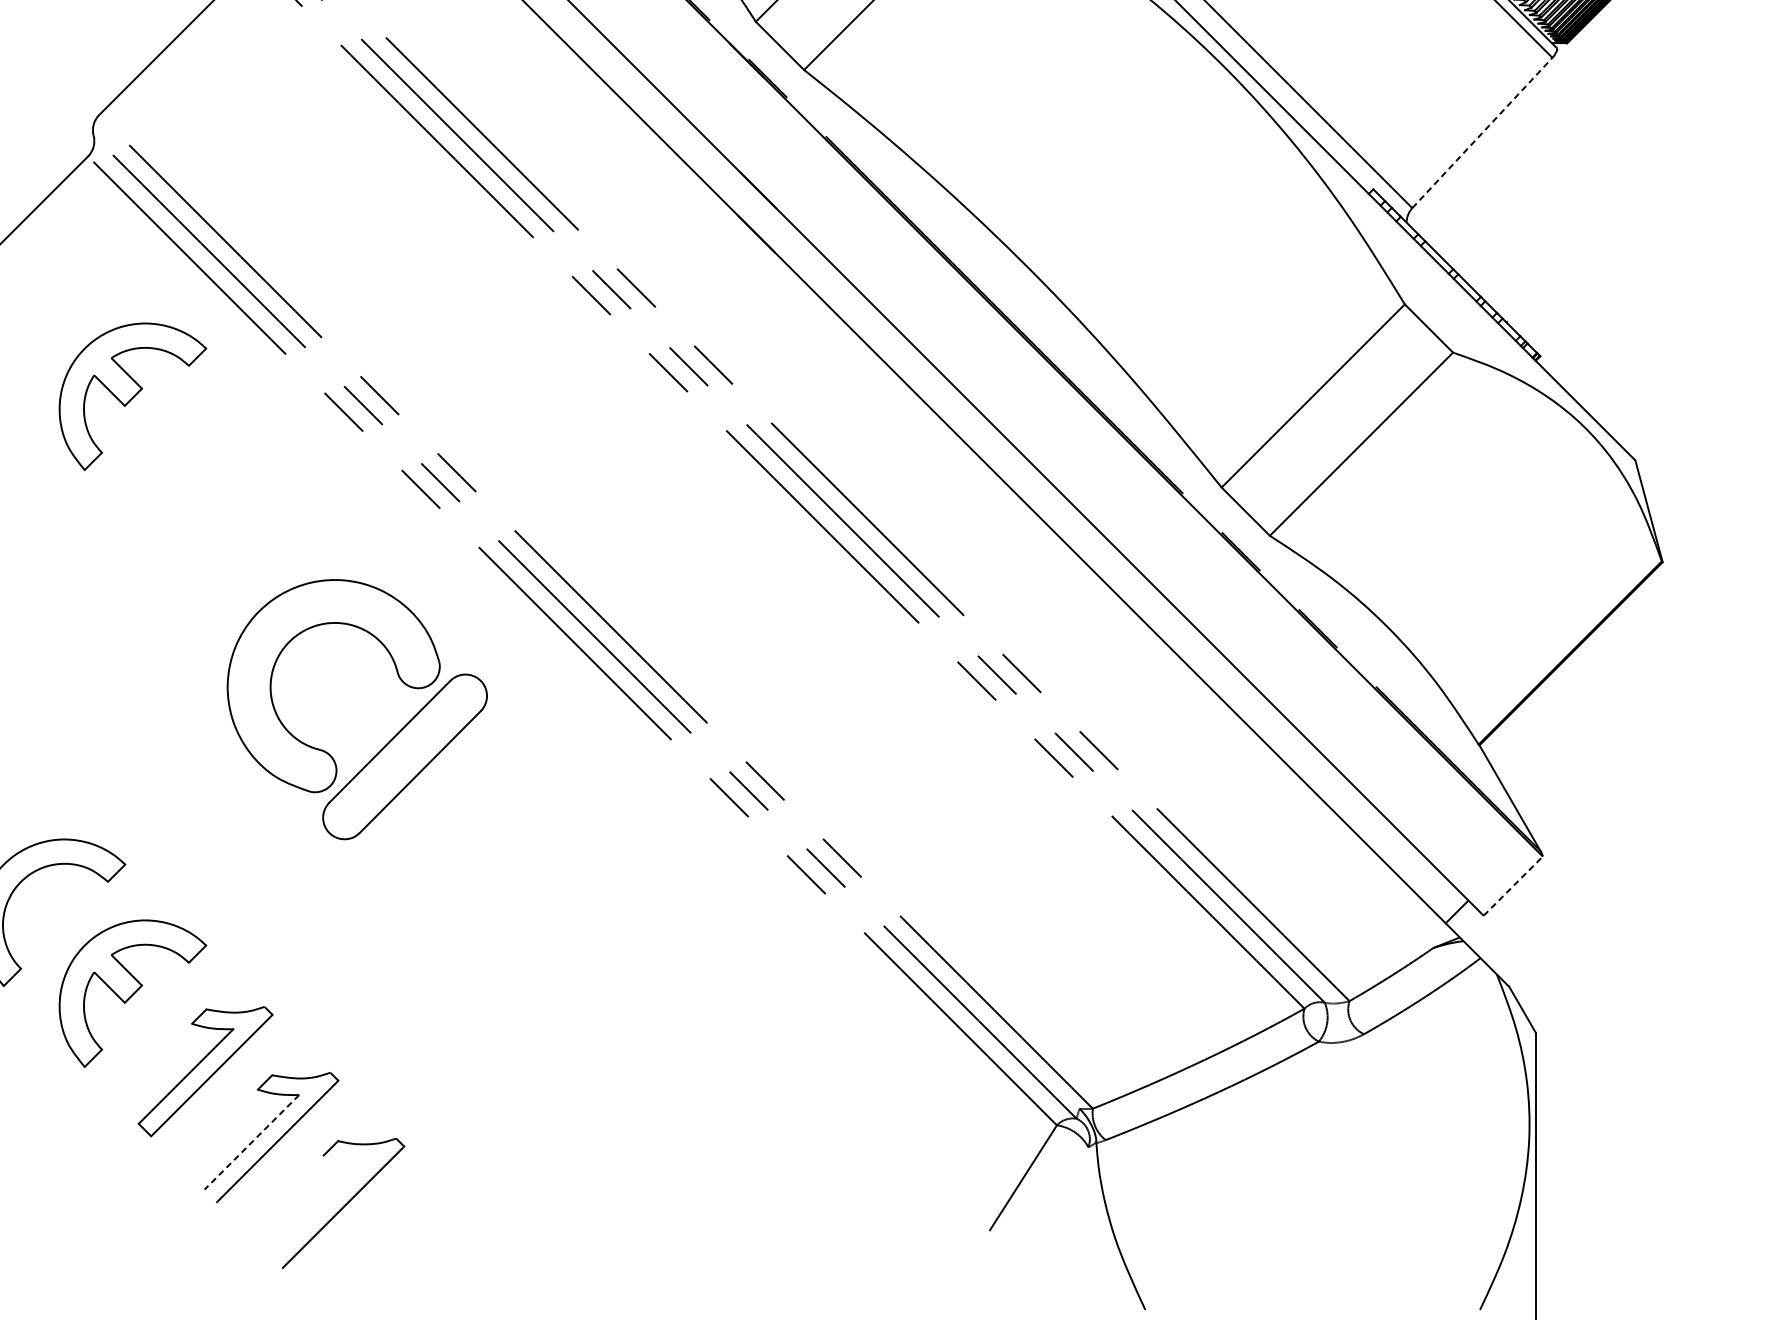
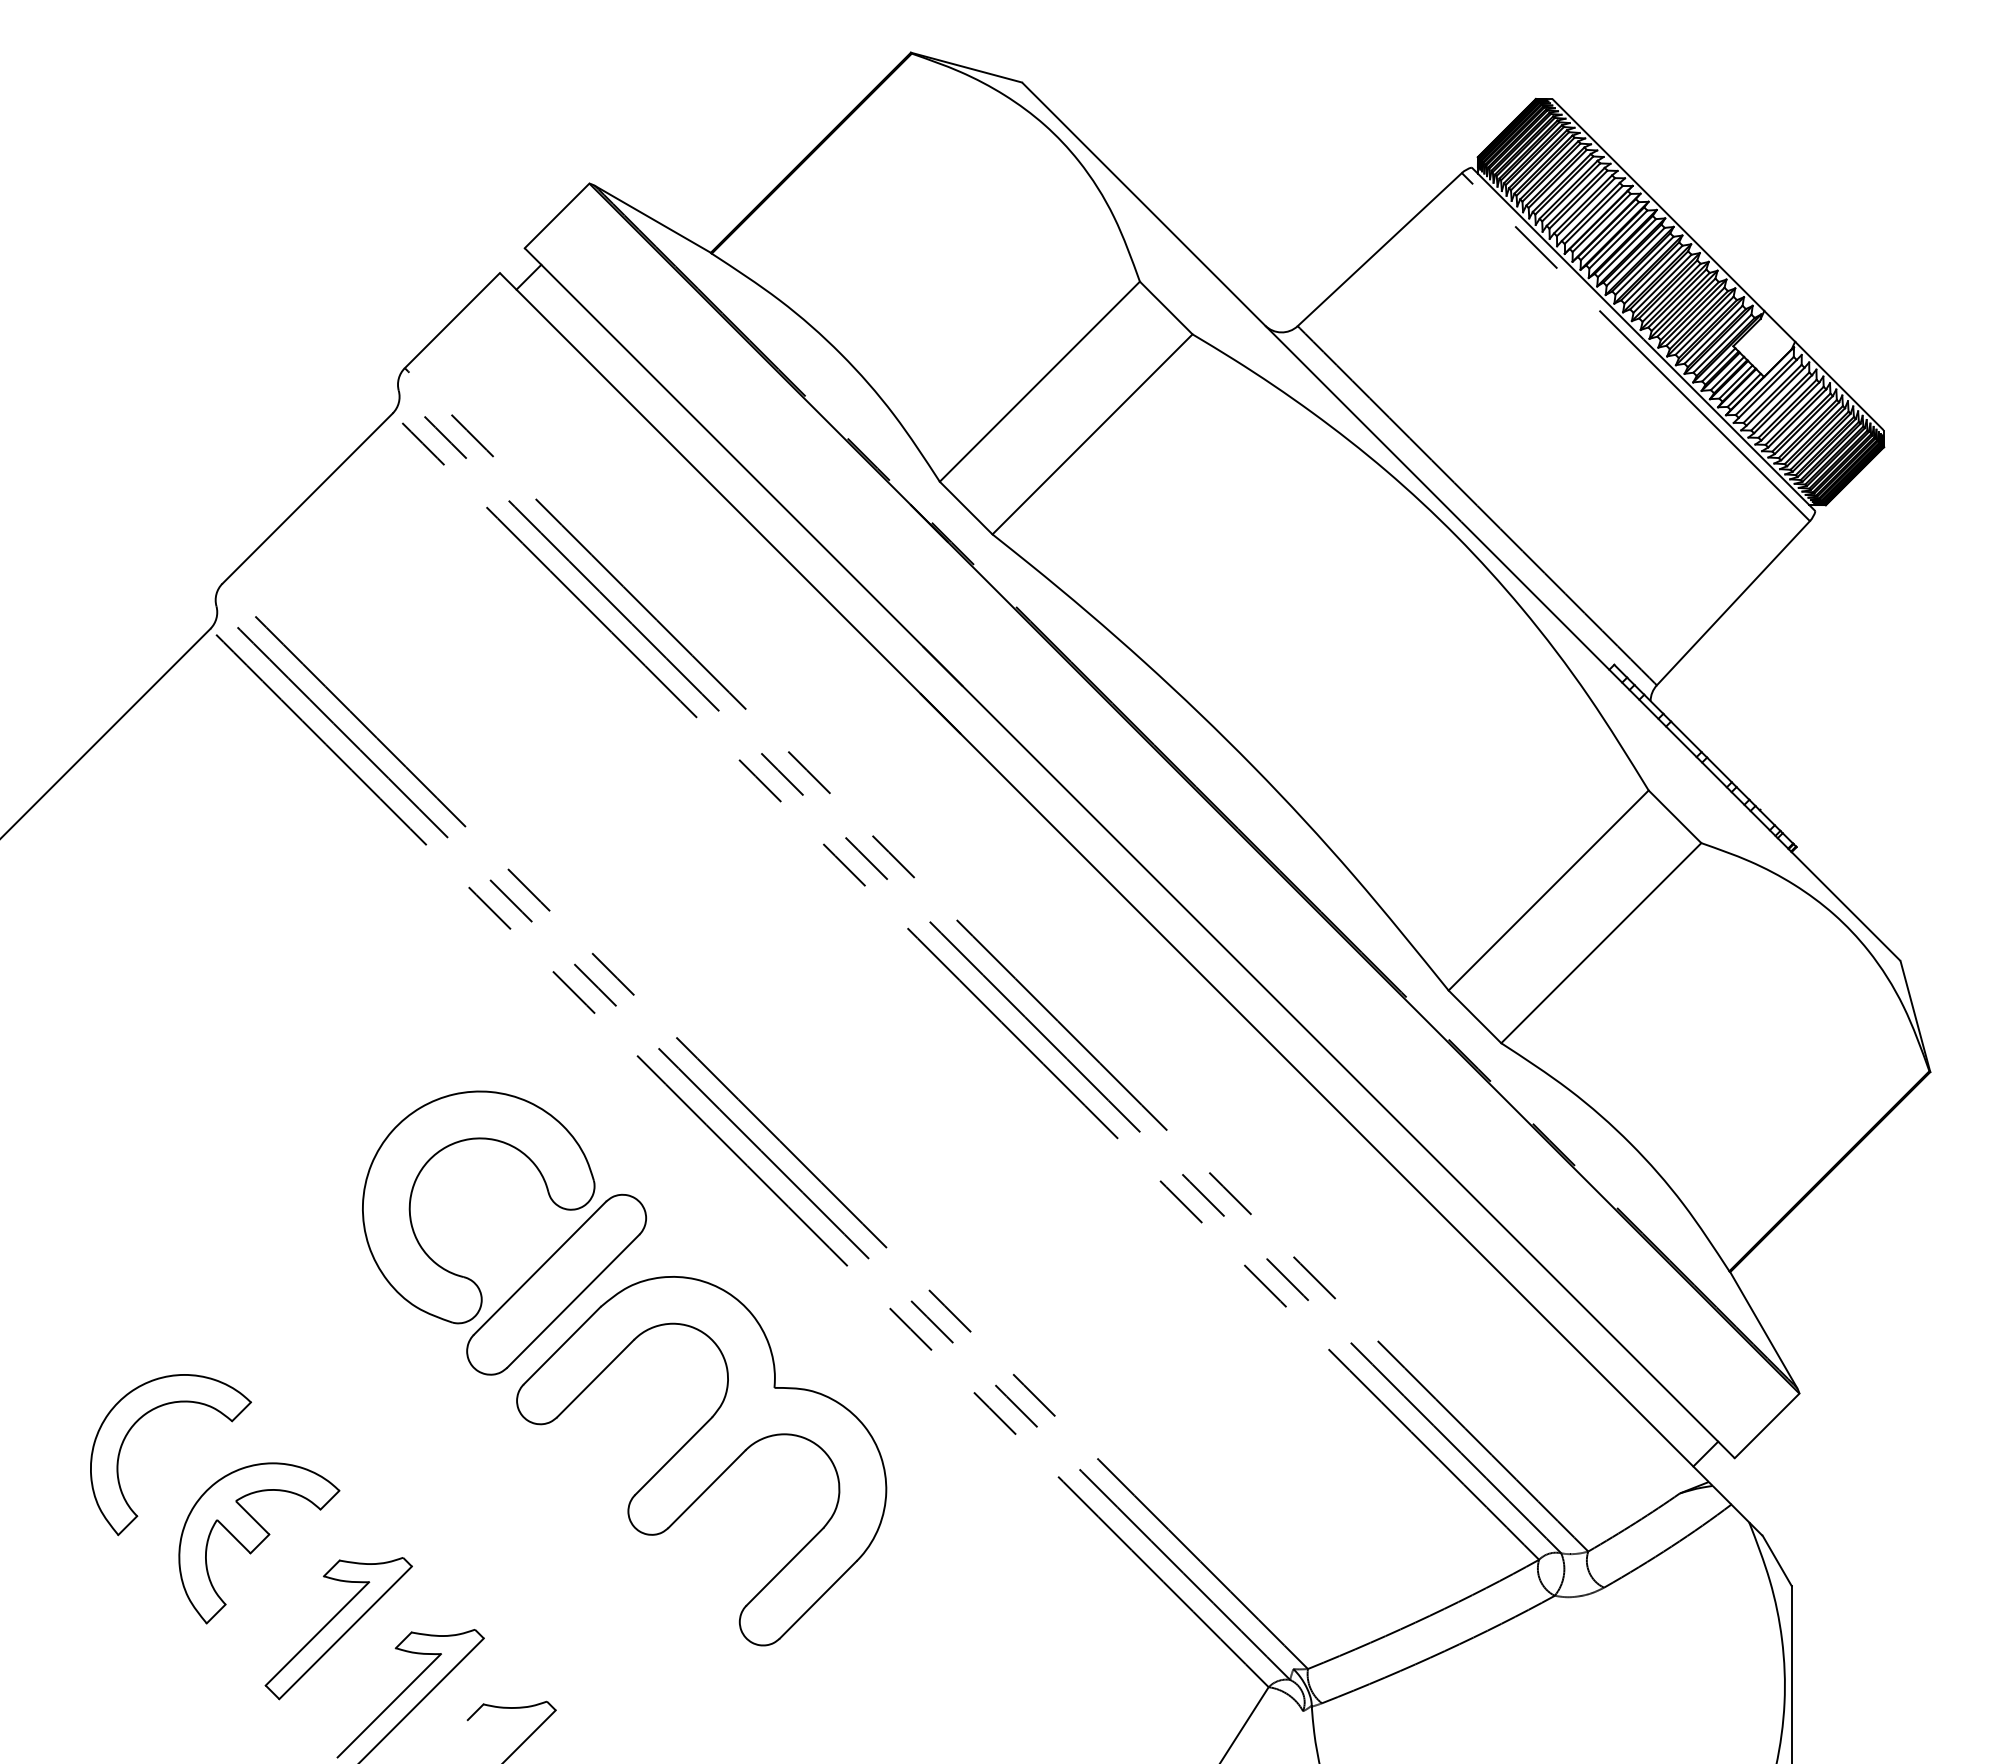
line: (1482, 132) -> (1733, 602), dashed -> solid
part: (133, 396) -> (259, 891), removed
line: (1513, 885) -> (1767, 1425), dashed -> solid
part: (537, 918) -> (701, 1461), added
line: (251, 1143) -> (388, 1706), dashed -> solid

